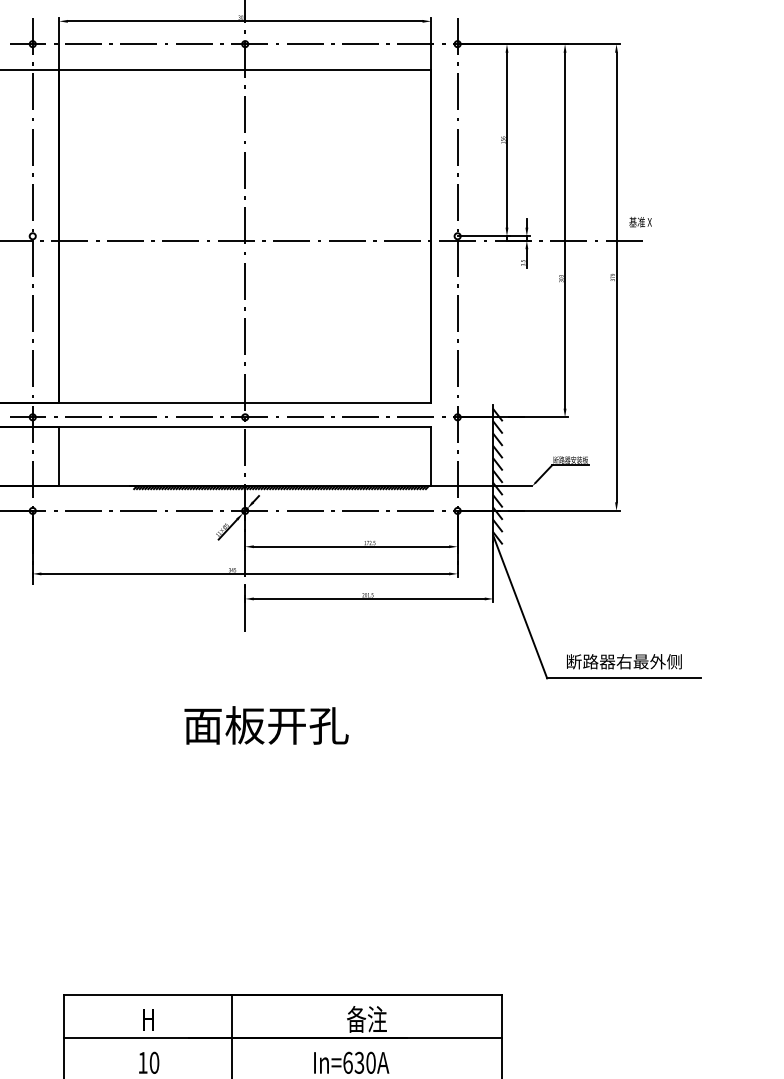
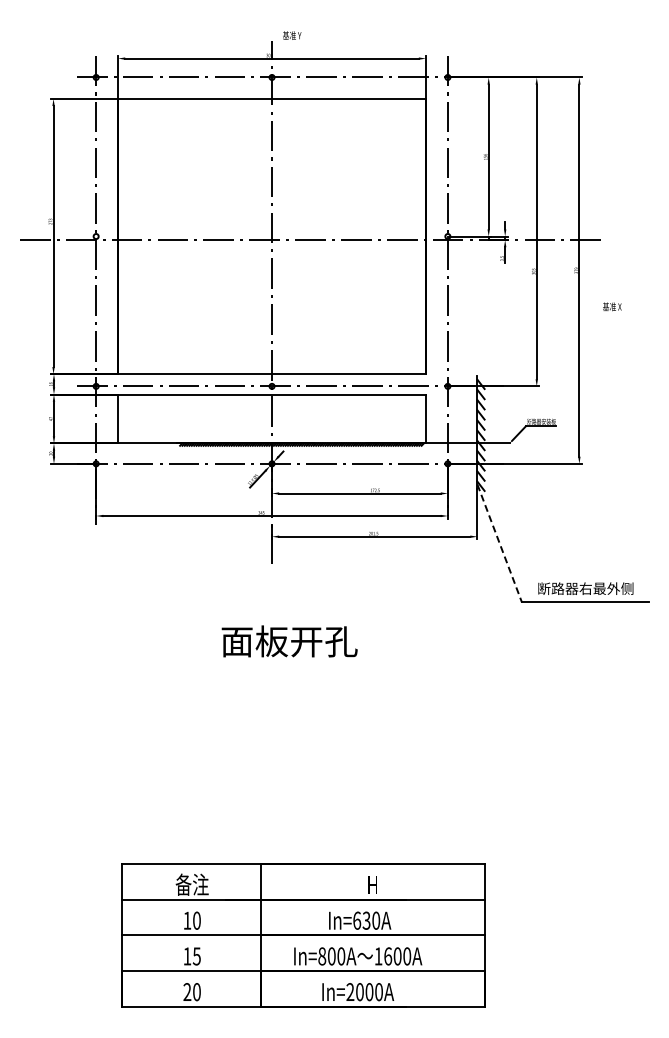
text: (640, 221) -> (612, 306), moved
line: (520, 607) -> (499, 543), solid -> dashed
text: (147, 1019) -> (191, 884), H -> 备注
text: (366, 1019) -> (372, 884), 备注 -> H

